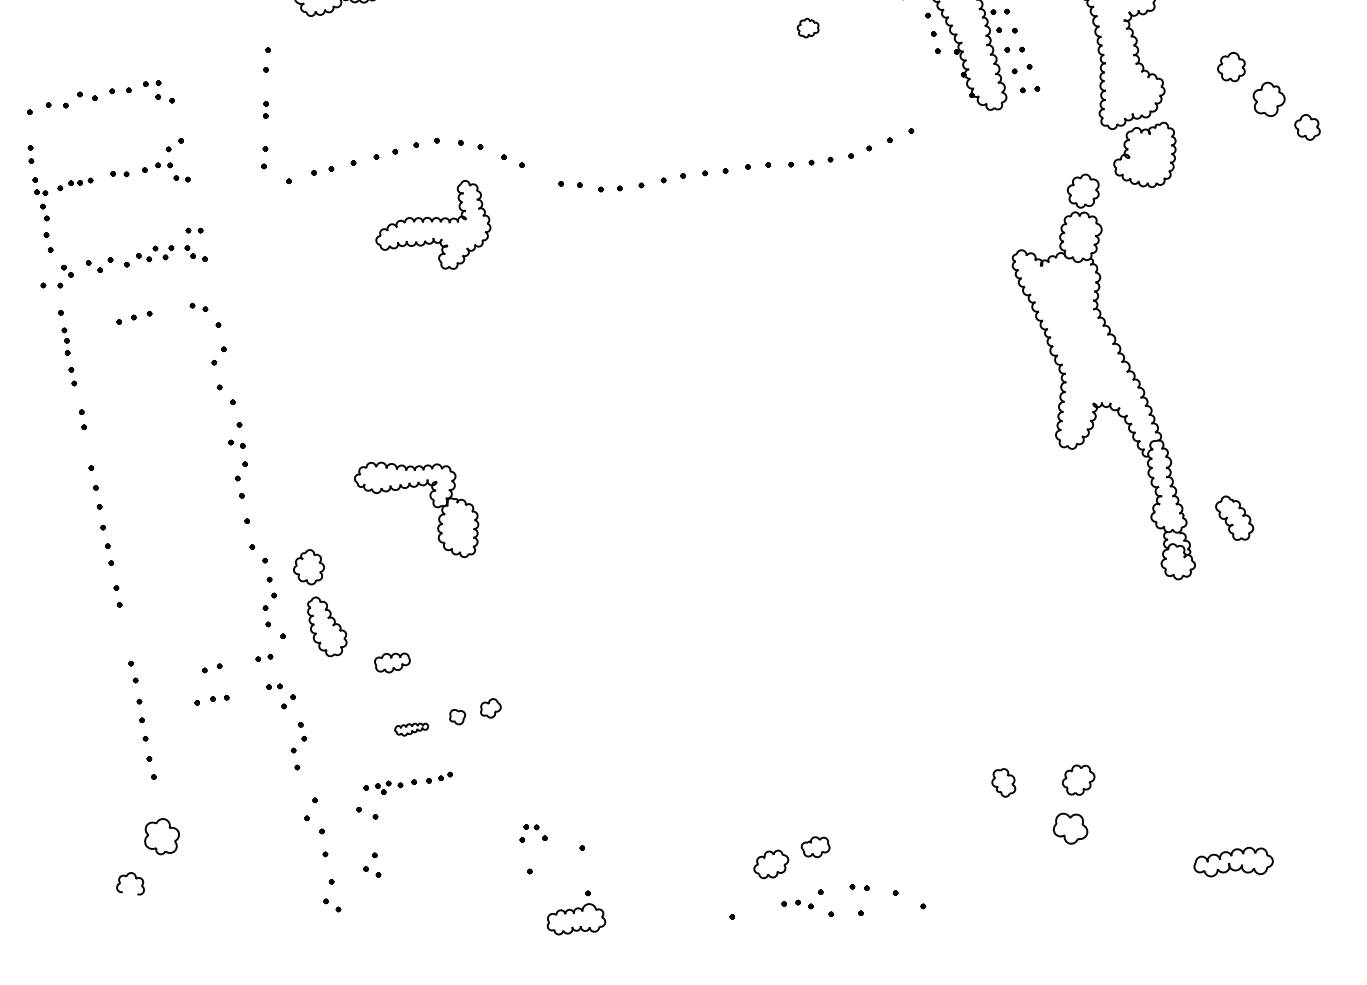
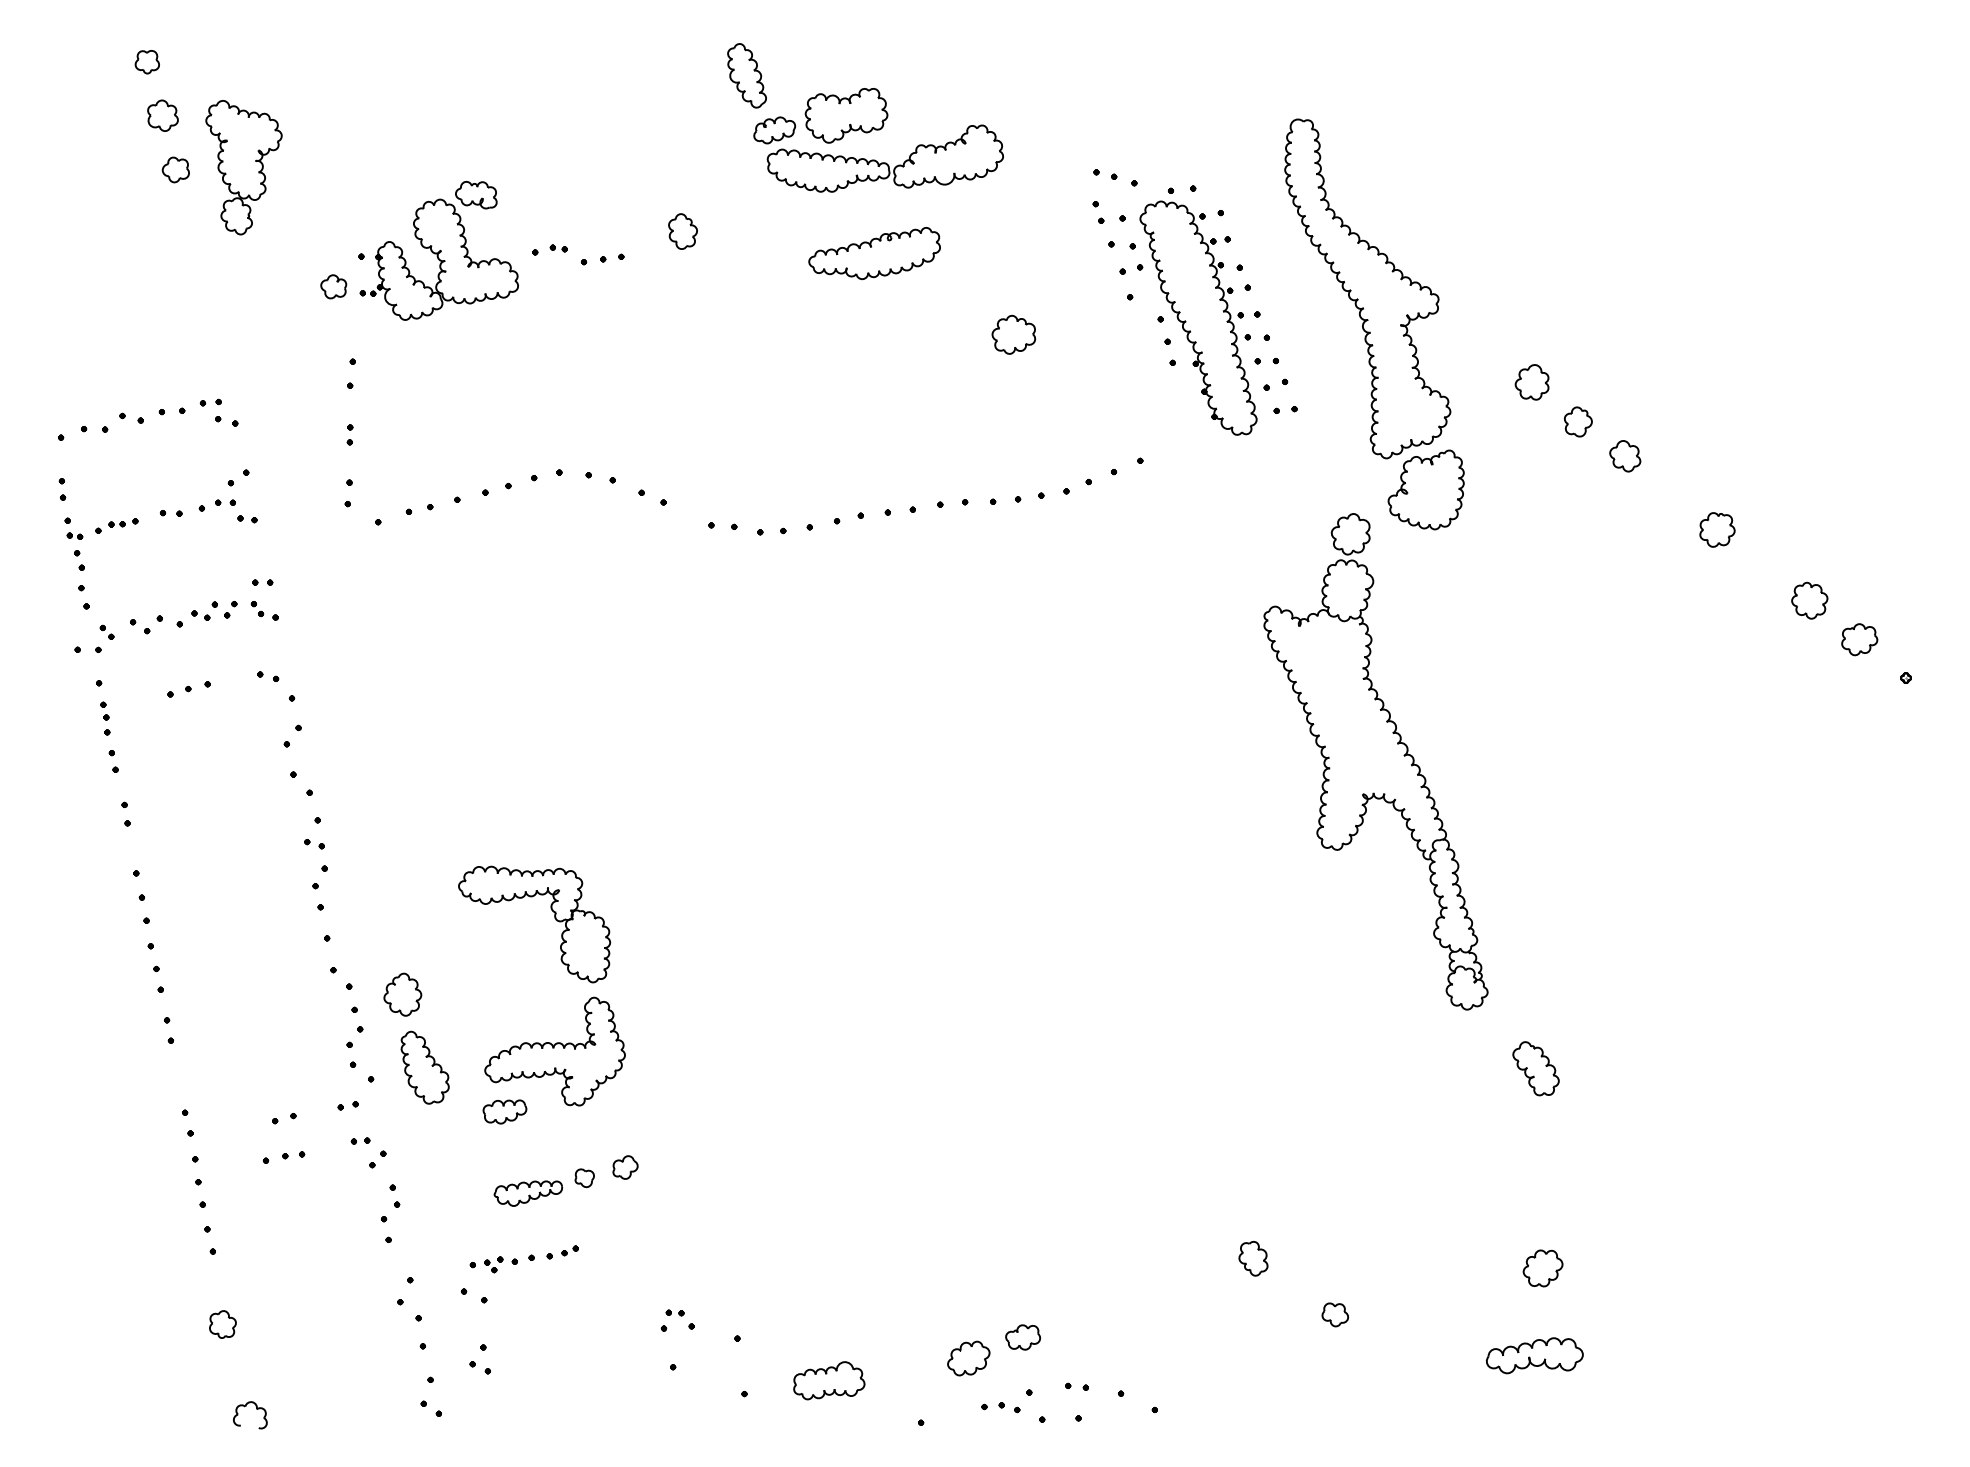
part: (807, 27) -> (1013, 334), size x1.67
part: (1269, 99) -> (1578, 421), size x0.71
part: (432, 224) -> (554, 1051), moved
part: (1234, 518) -> (1535, 1068), moved
part: (411, 729) -> (528, 1193), size x1.67
part: (1078, 780) -> (1542, 1268), moved
part: (1070, 828) -> (1335, 1314), size x0.62
part: (161, 836) -> (222, 1324), size x0.62
part: (135, 879) -> (256, 1409), moved
part: (576, 919) -> (829, 1380), moved

